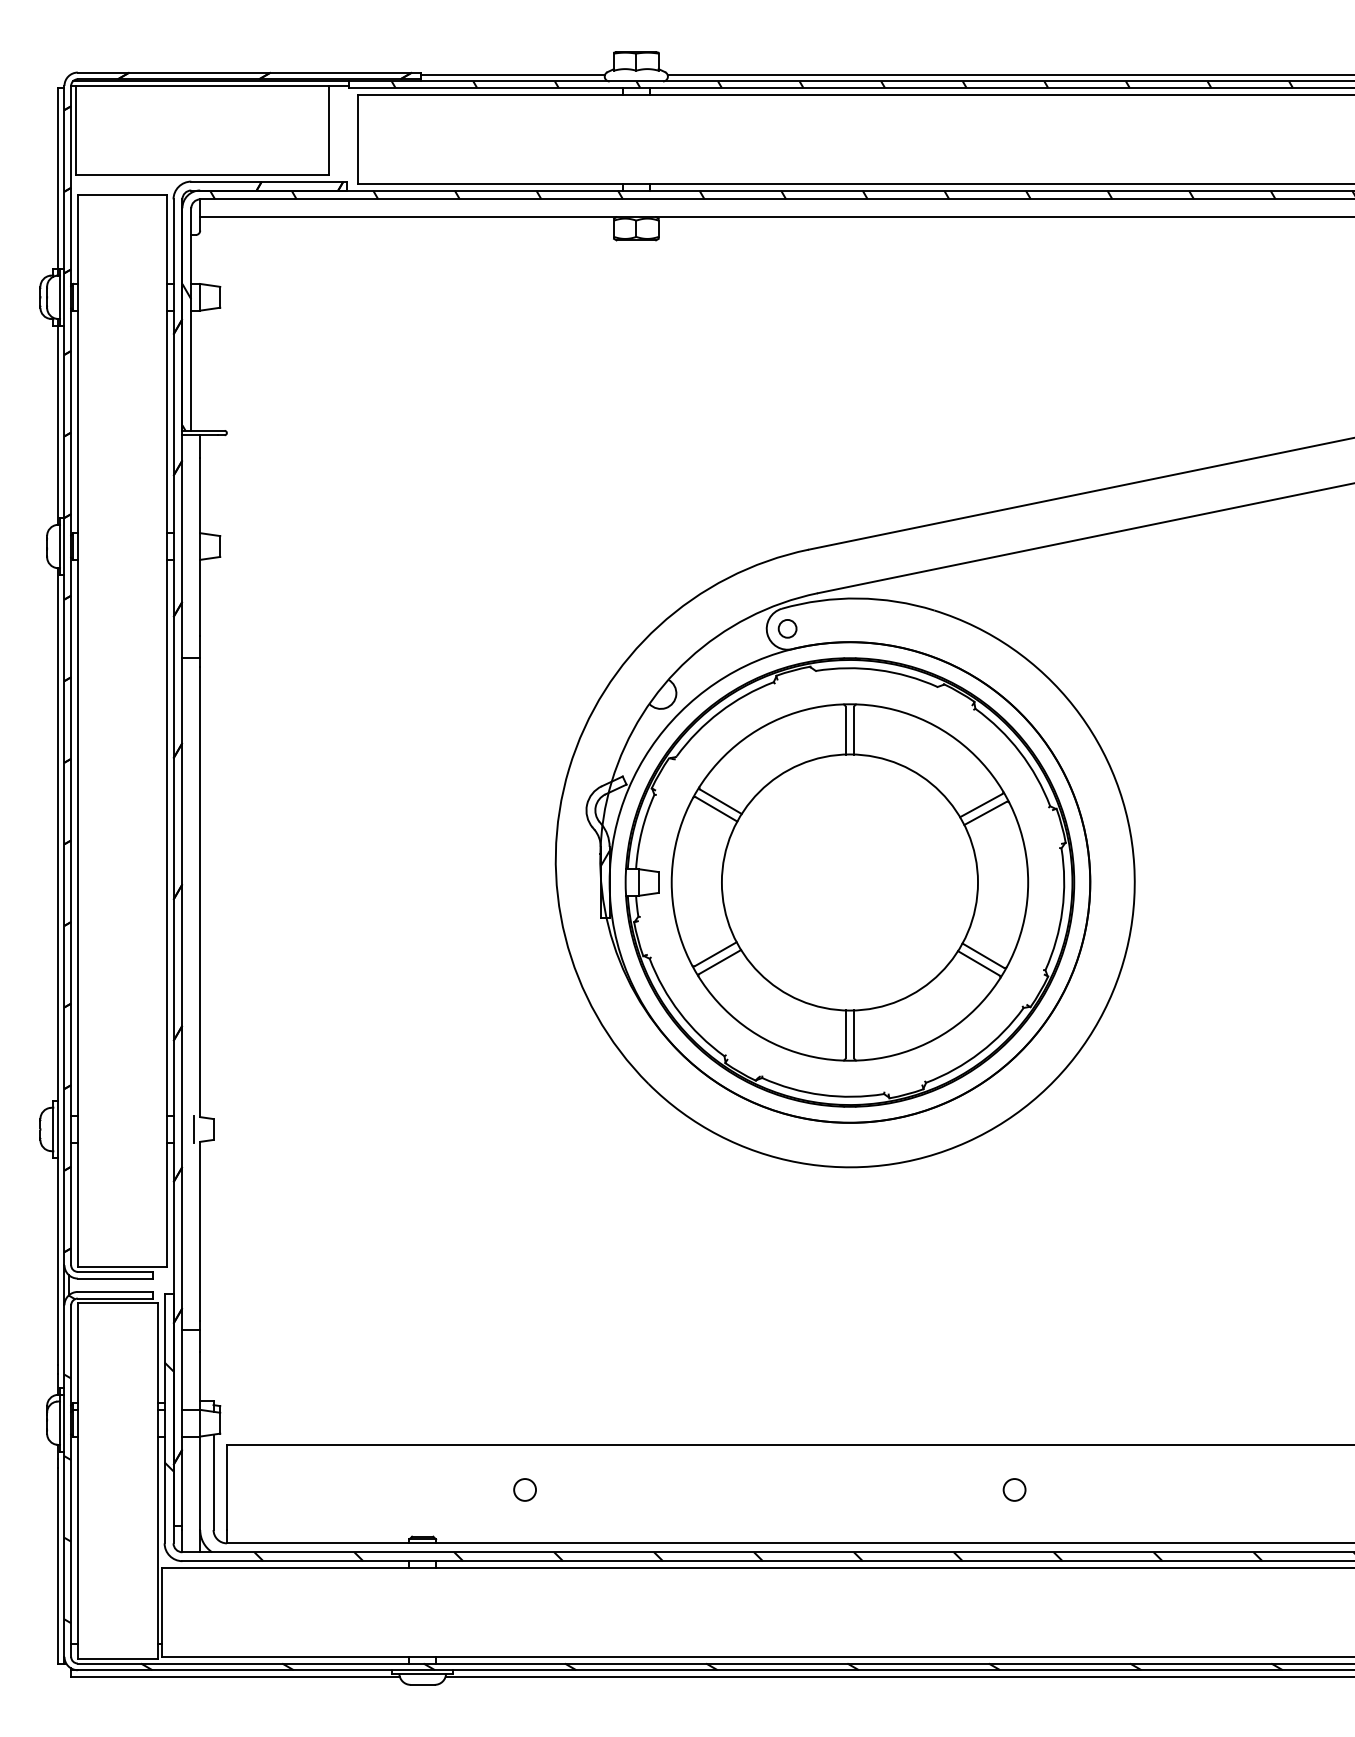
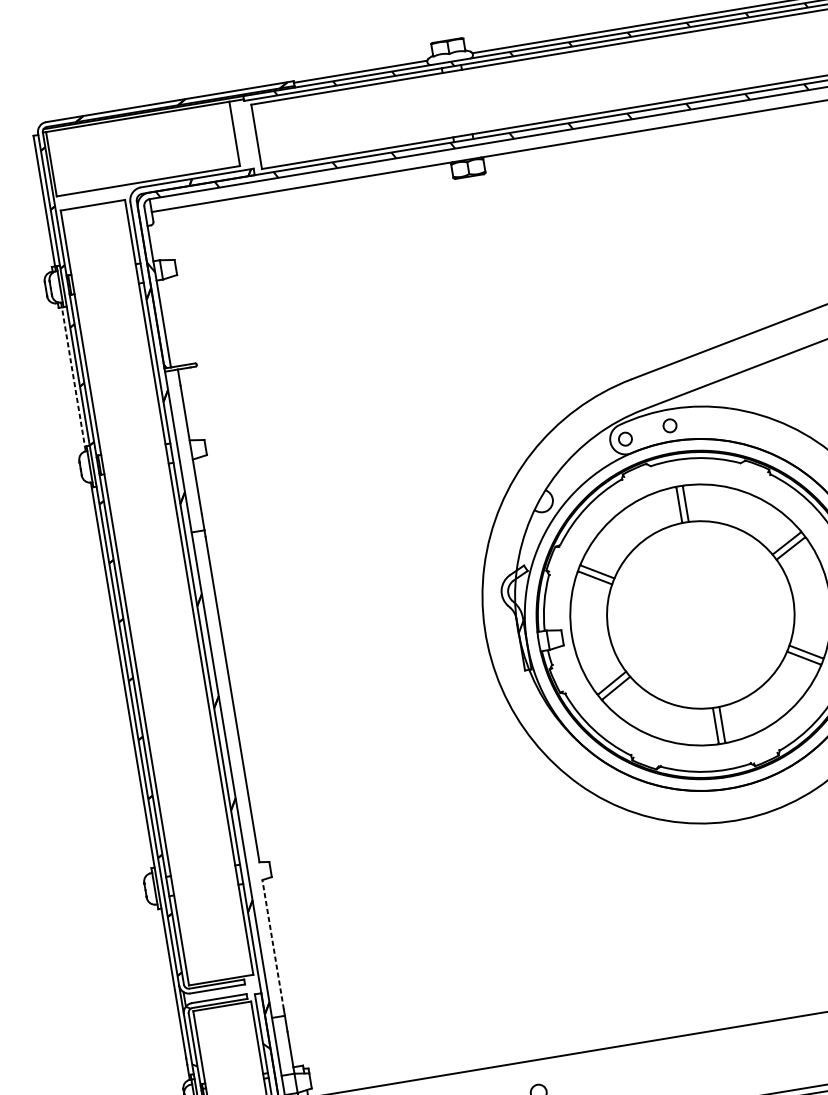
line: (57, 421) -> (73, 376), solid -> dashed
circle: (850, 620) -> (669, 425), added
line: (193, 1129) -> (256, 871), removed
line: (200, 1231) -> (273, 944), solid -> dashed

